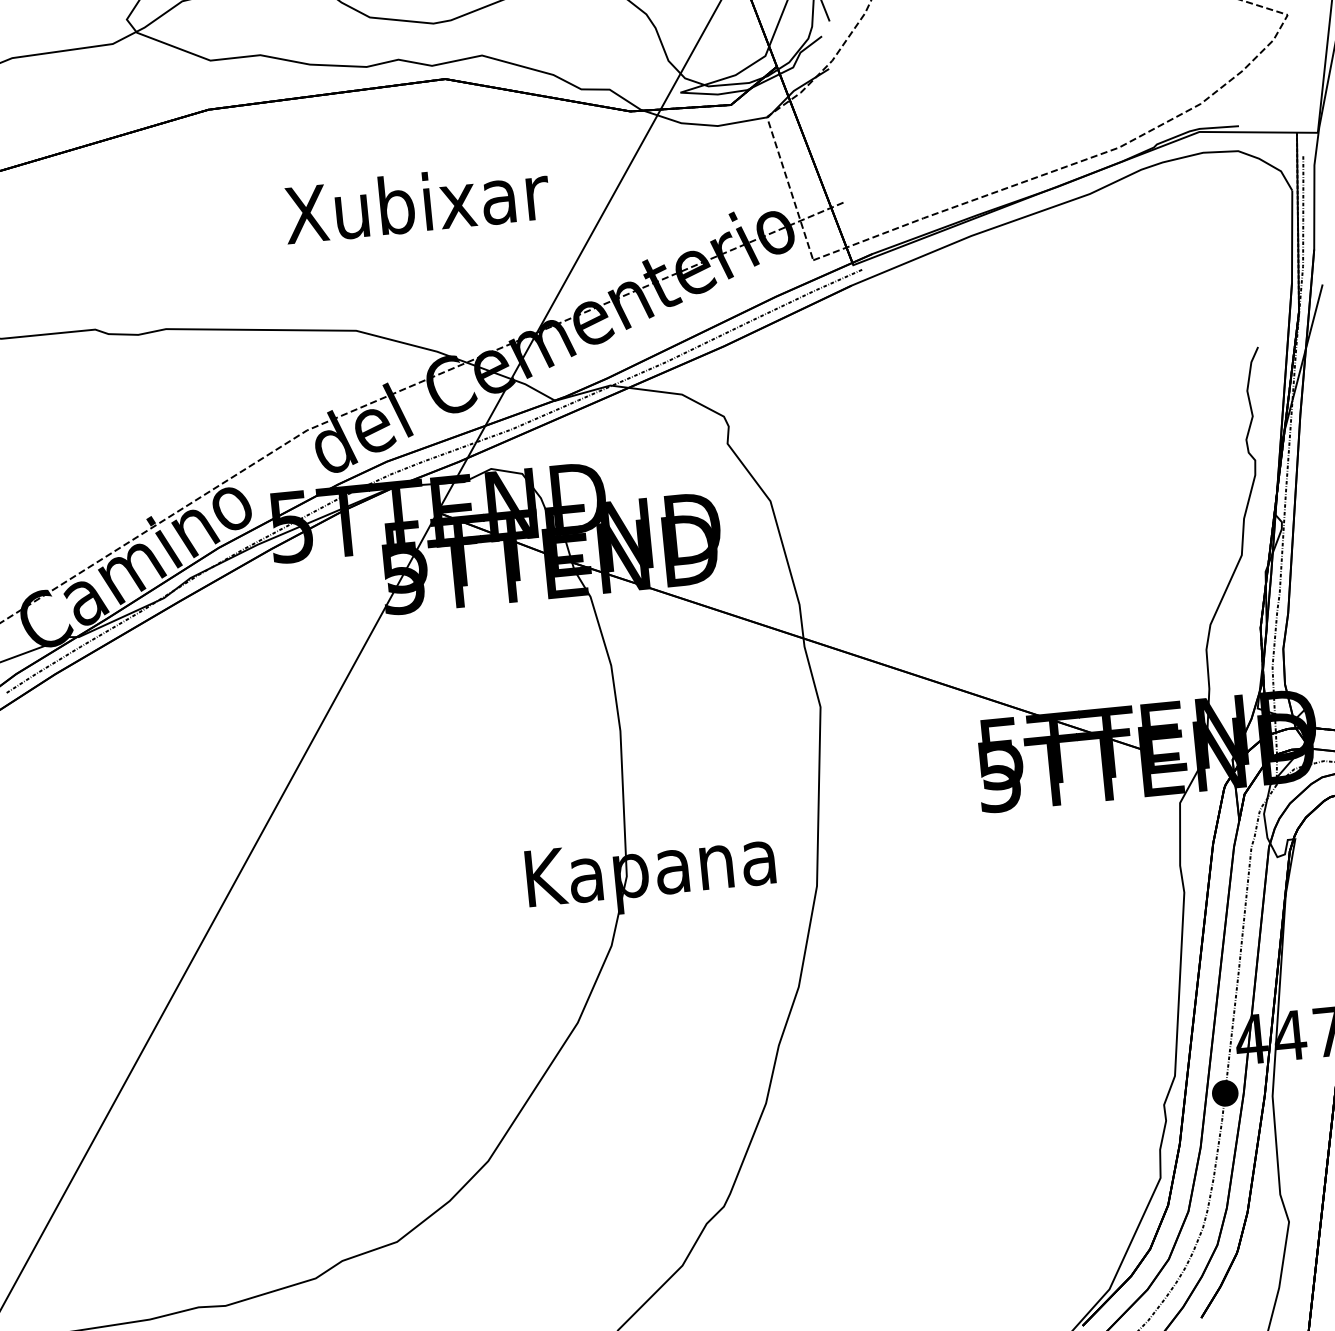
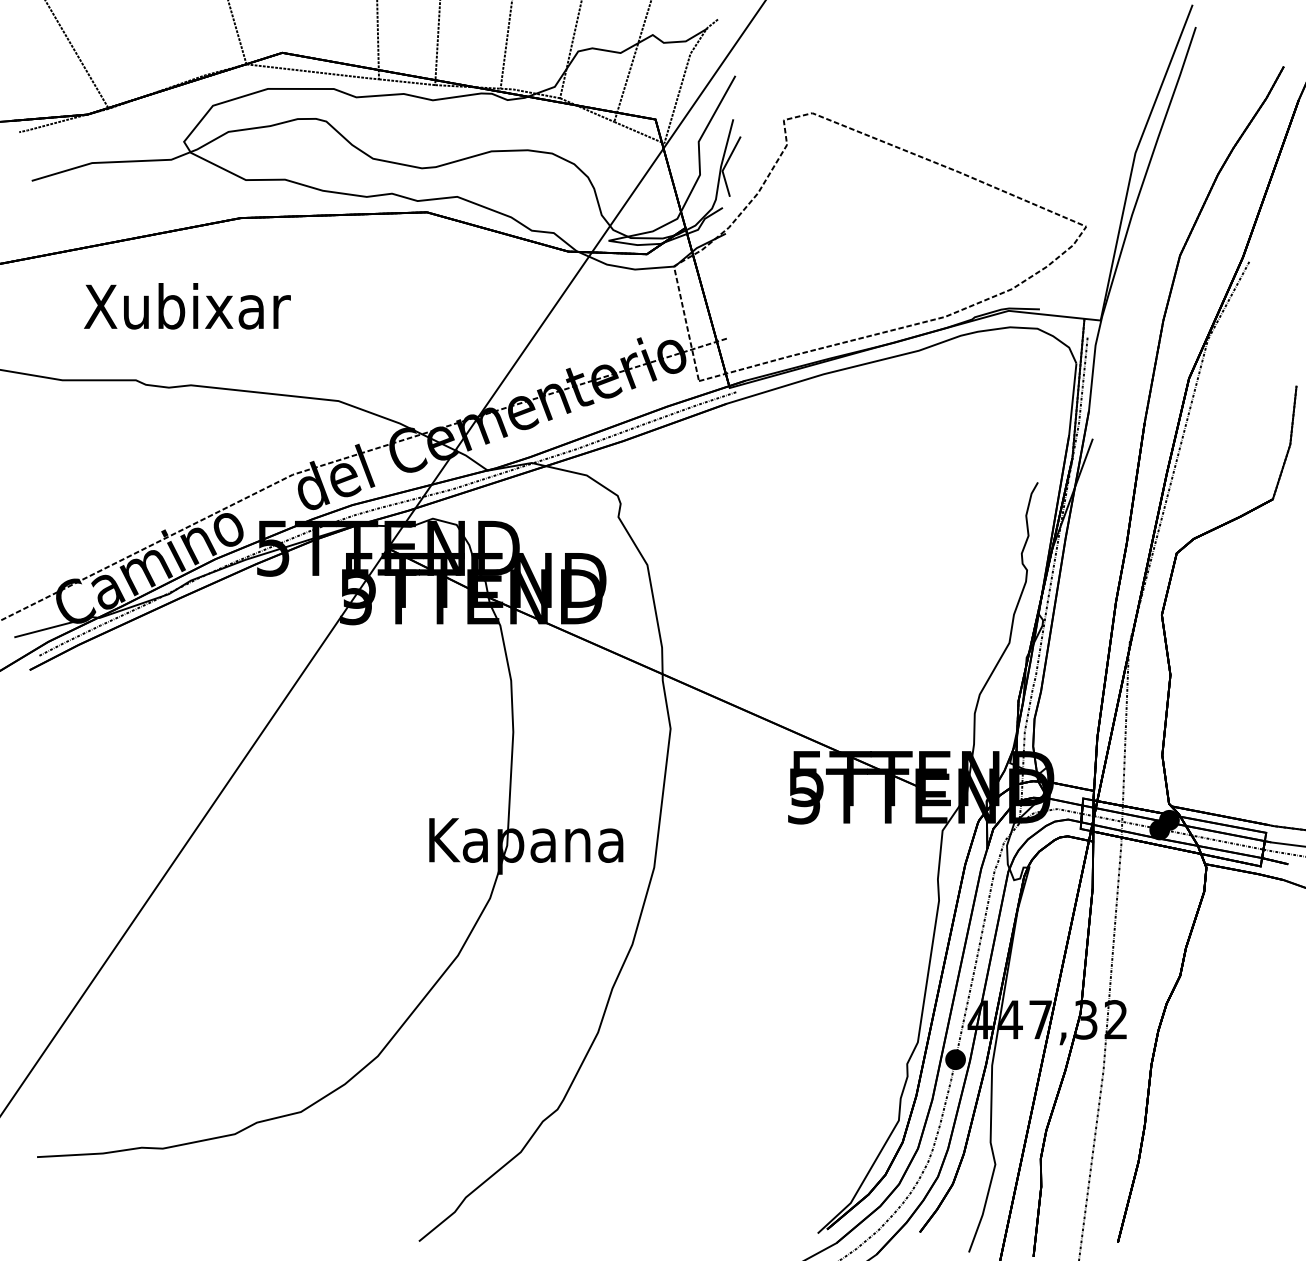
text: (416, 203) -> (187, 306), moved

